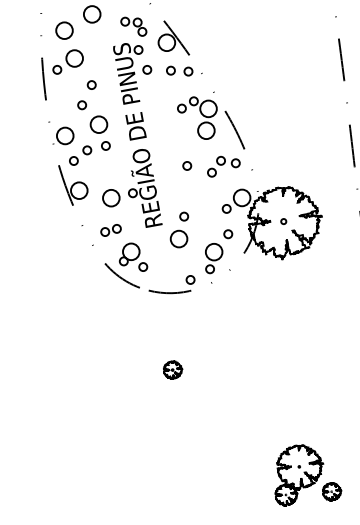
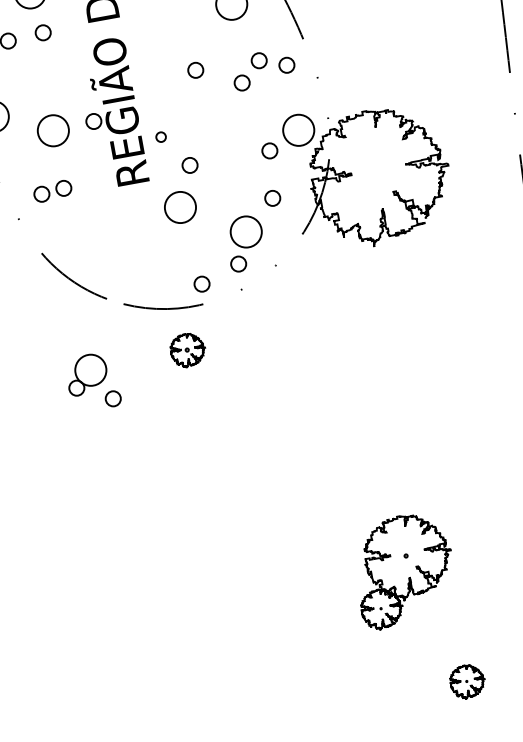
part: (283, 221) -> (160, 137), moved
part: (133, 256) -> (94, 378), moved
part: (173, 369) -> (188, 348), moved
part: (299, 475) -> (406, 572), moved

